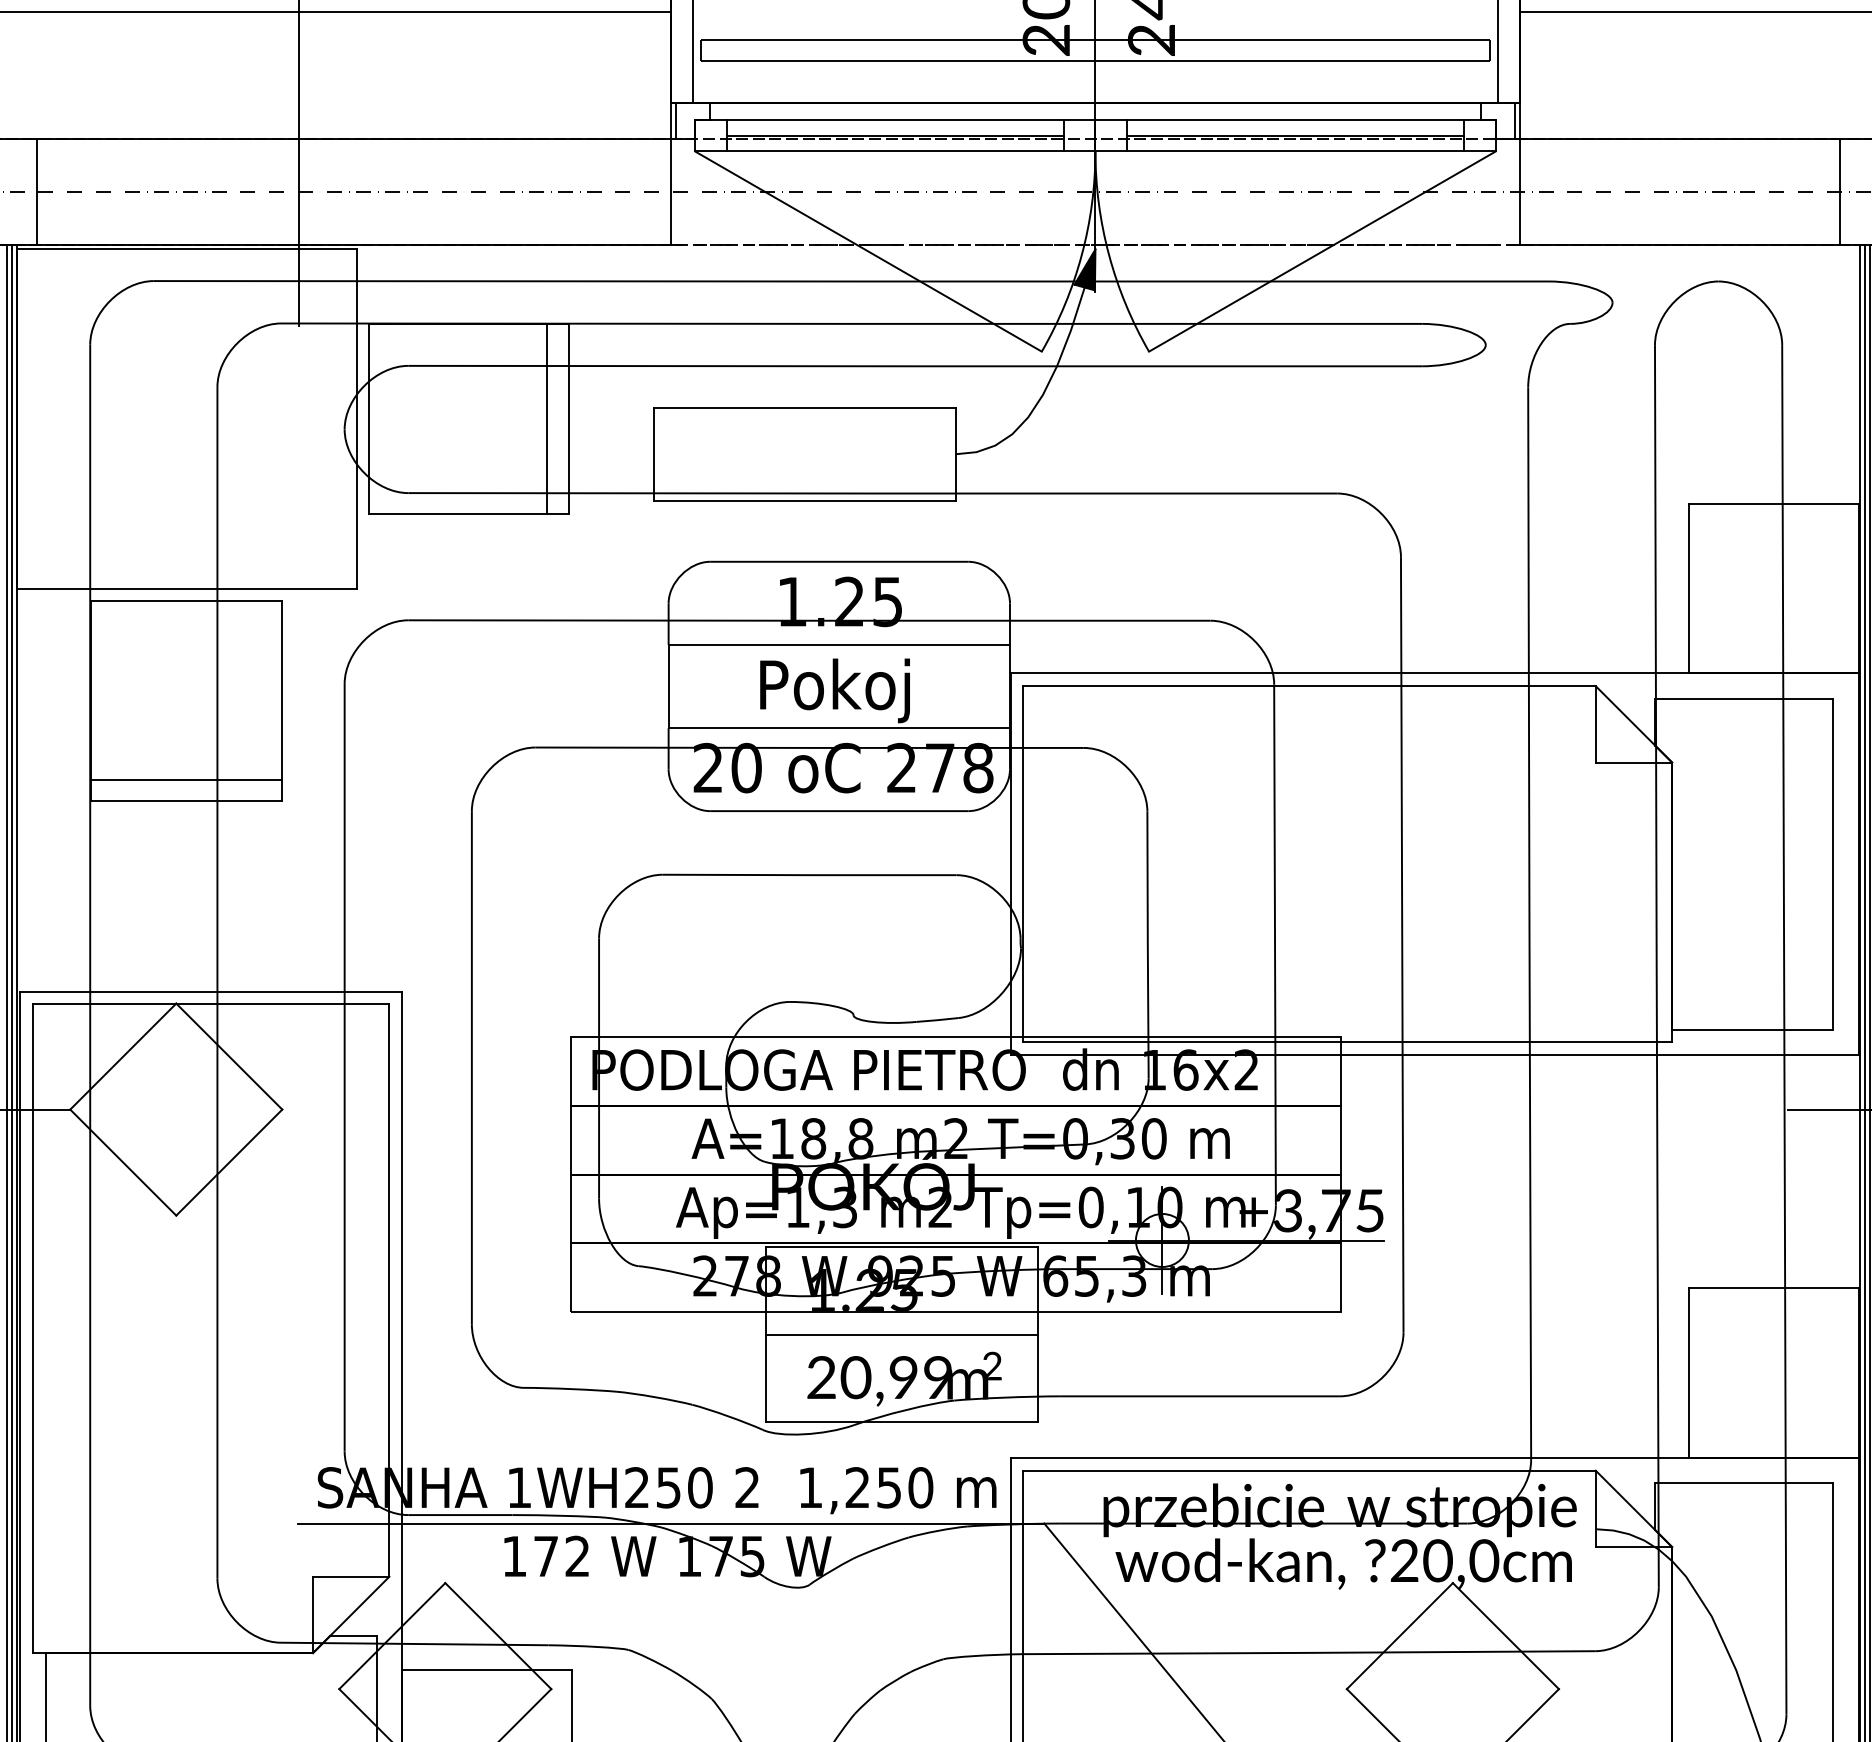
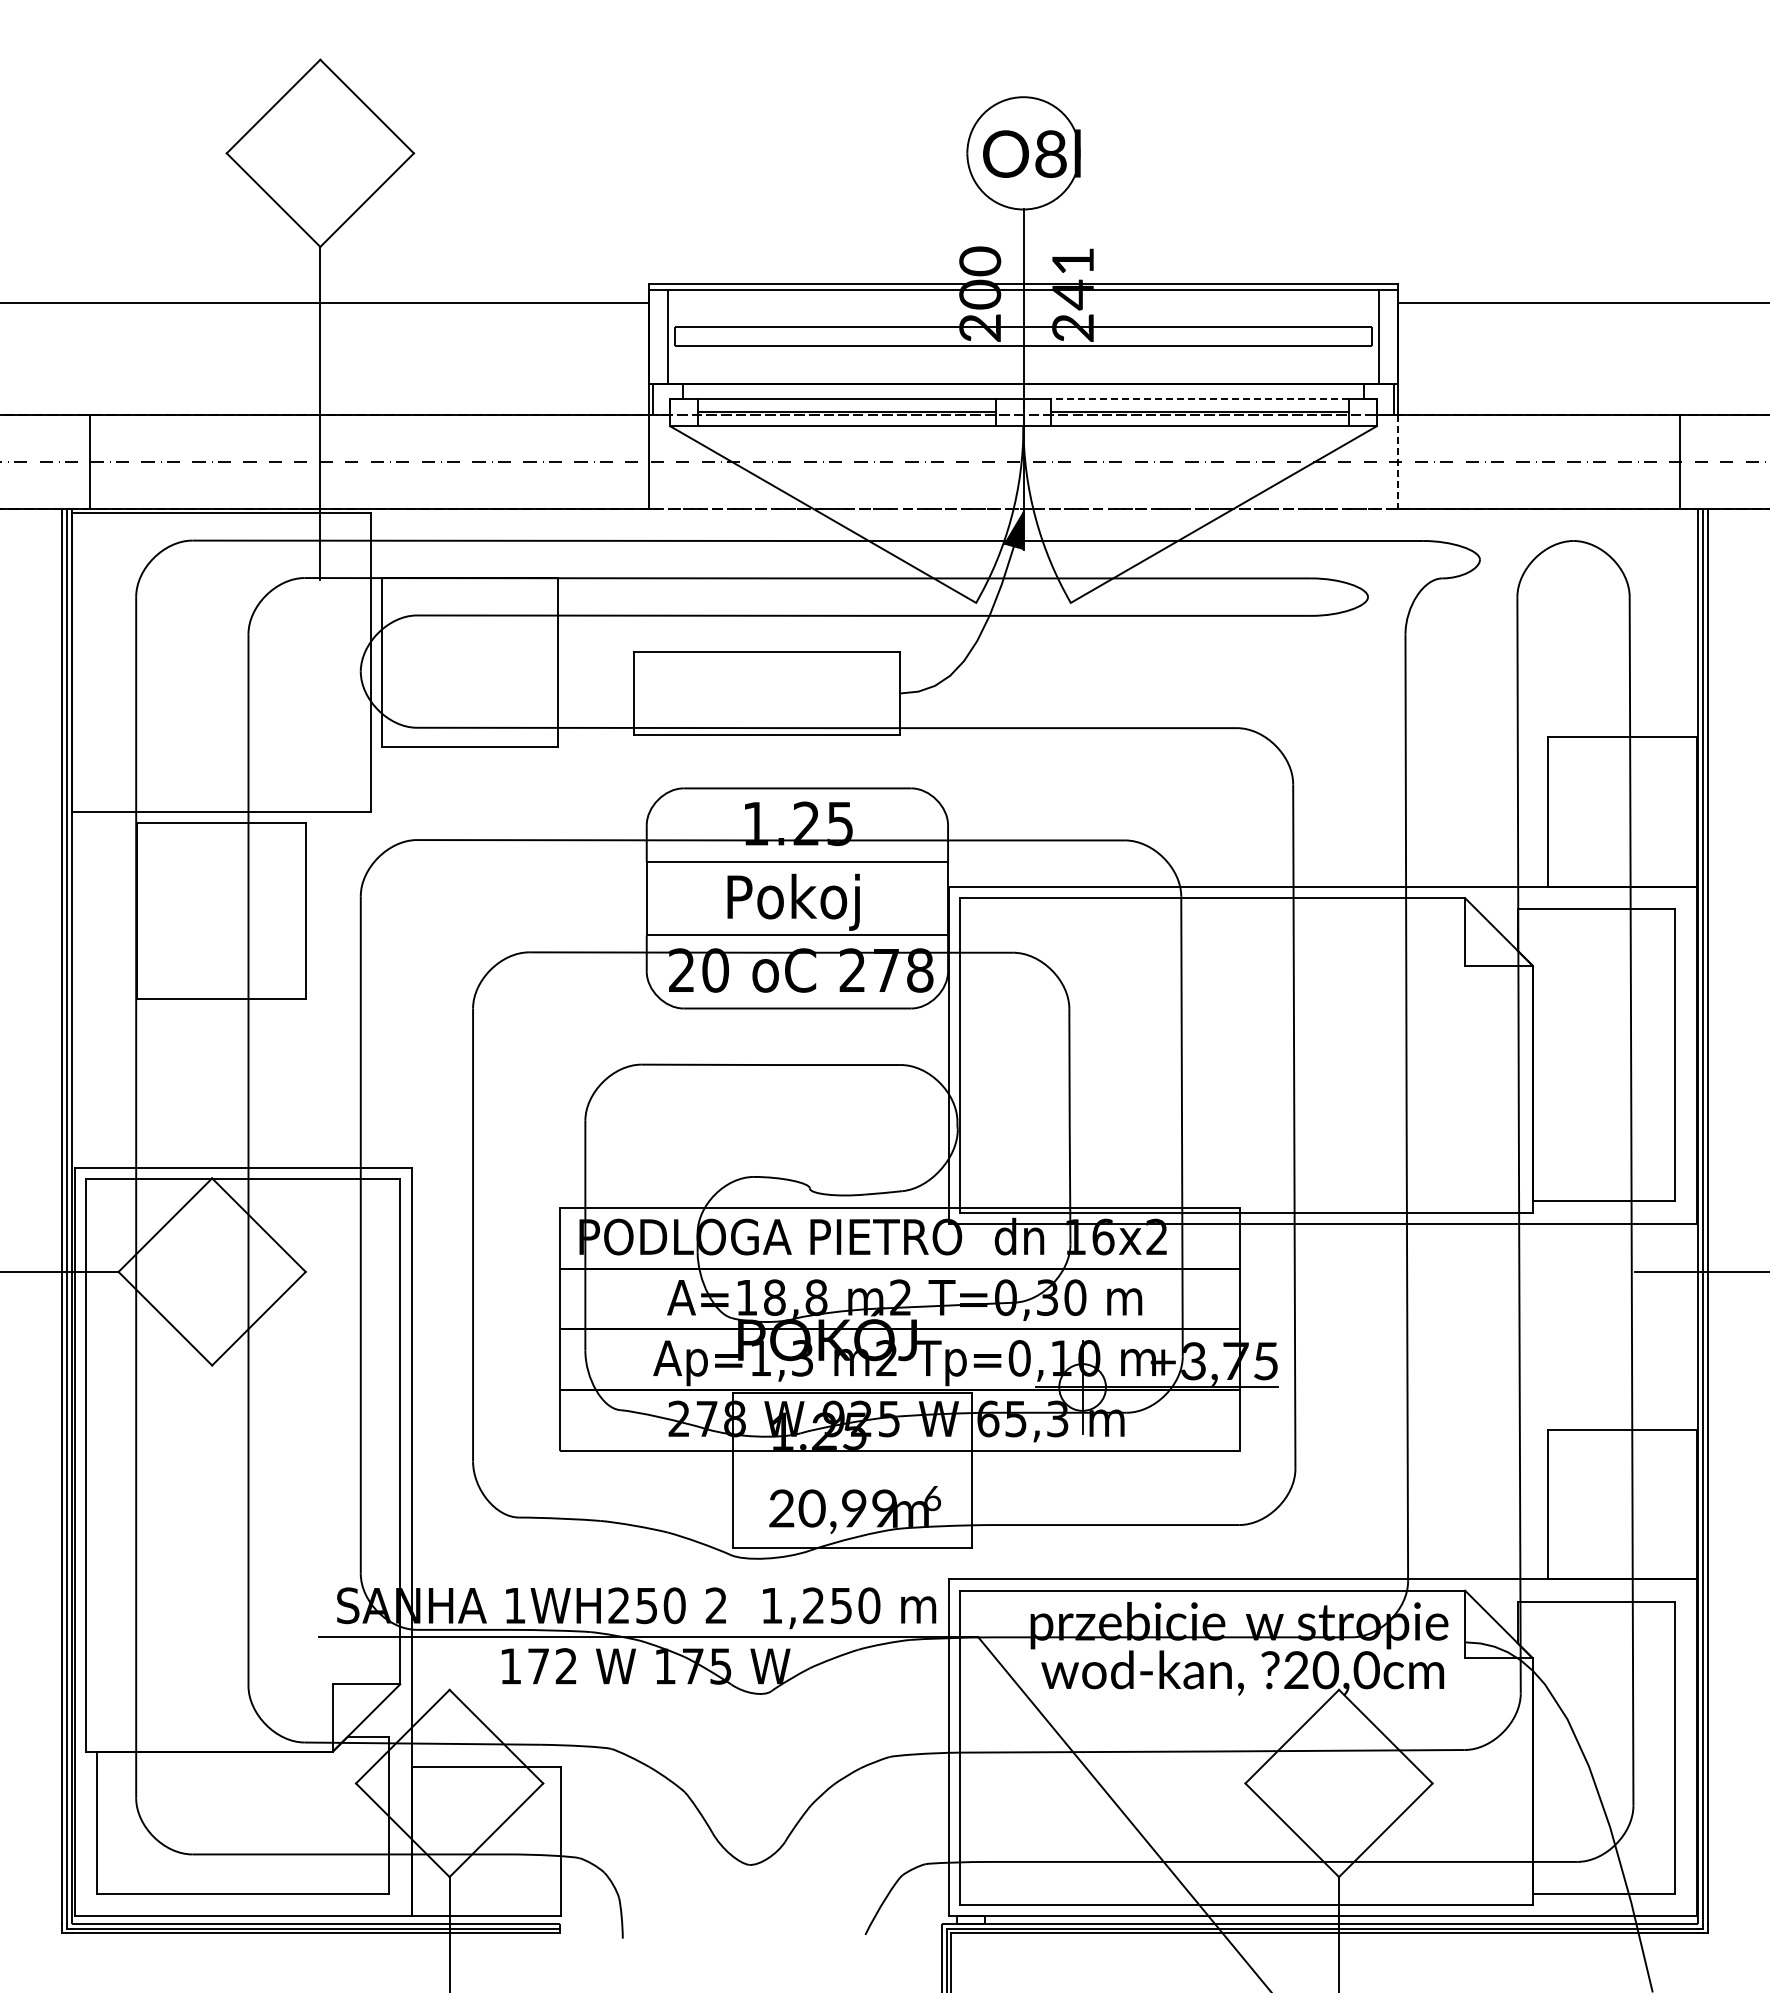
line: (1295, 120) -> (1200, 398), solid -> dashed
line: (1519, 192) -> (1397, 462), solid -> dashed
line: (547, 419) -> (539, 662), removed
line: (186, 779) -> (221, 980), removed
line: (901, 1334) -> (852, 1470), removed
text: (992, 1366) -> (932, 1498), 2 -> 6

